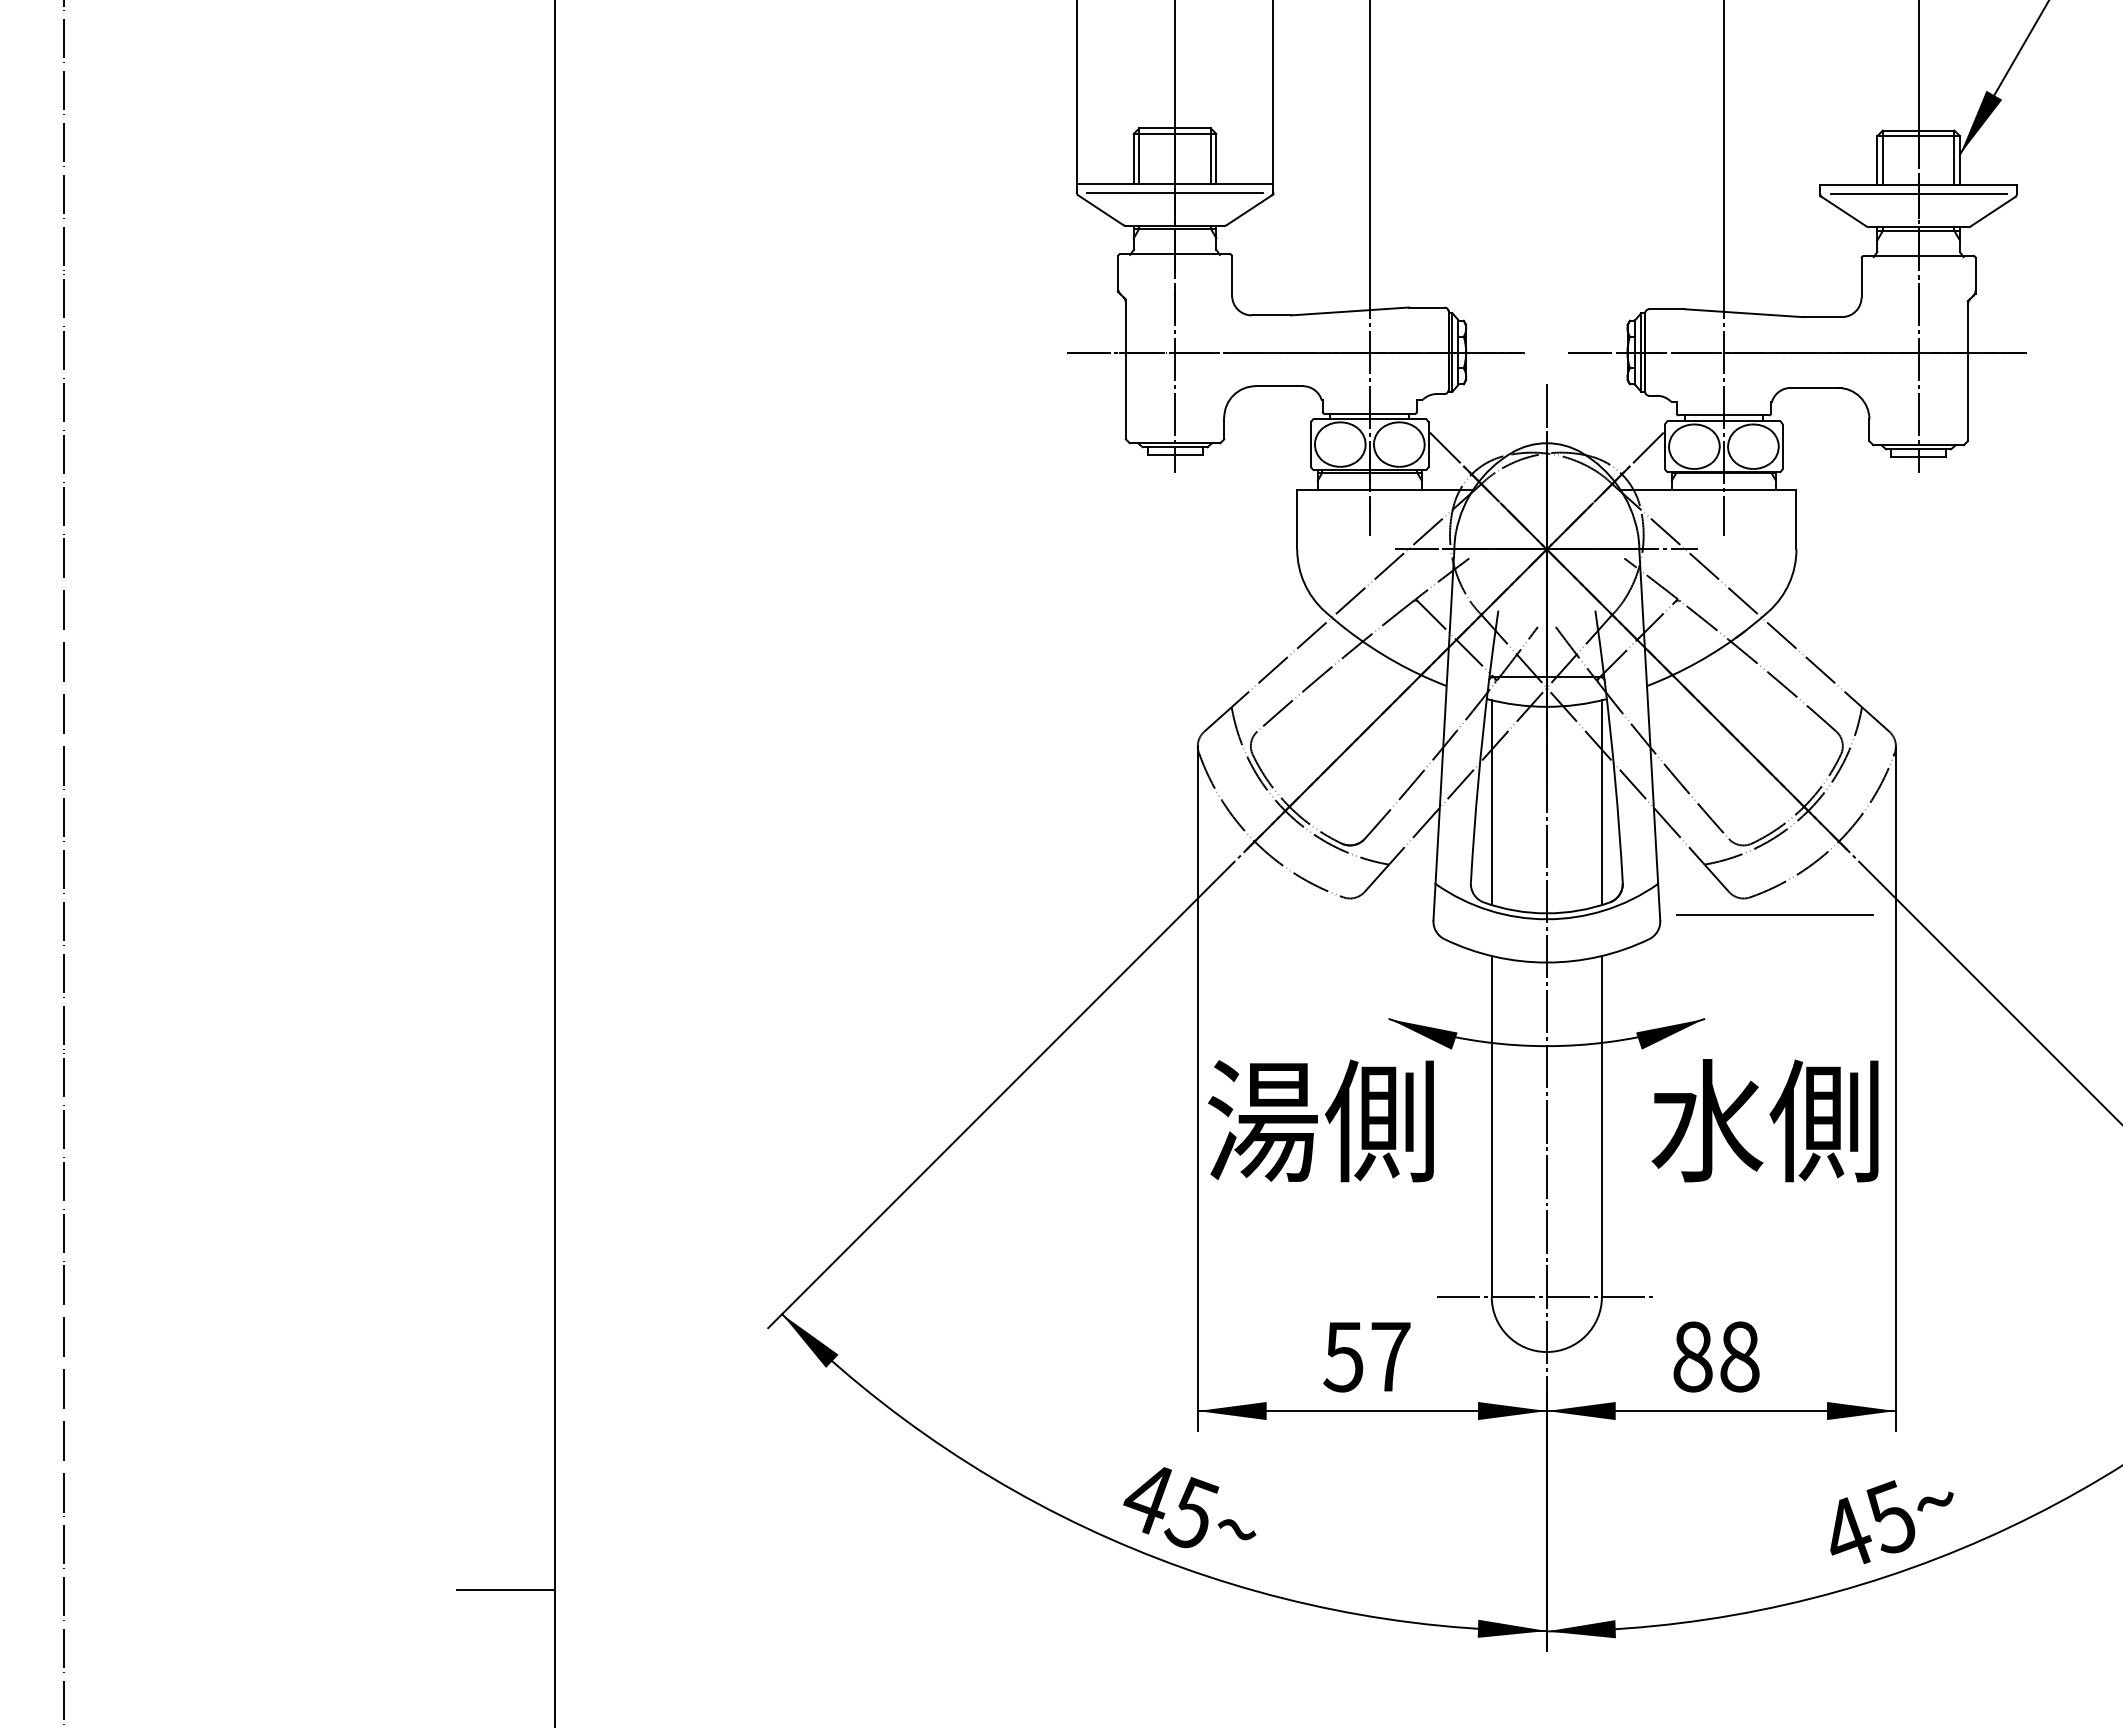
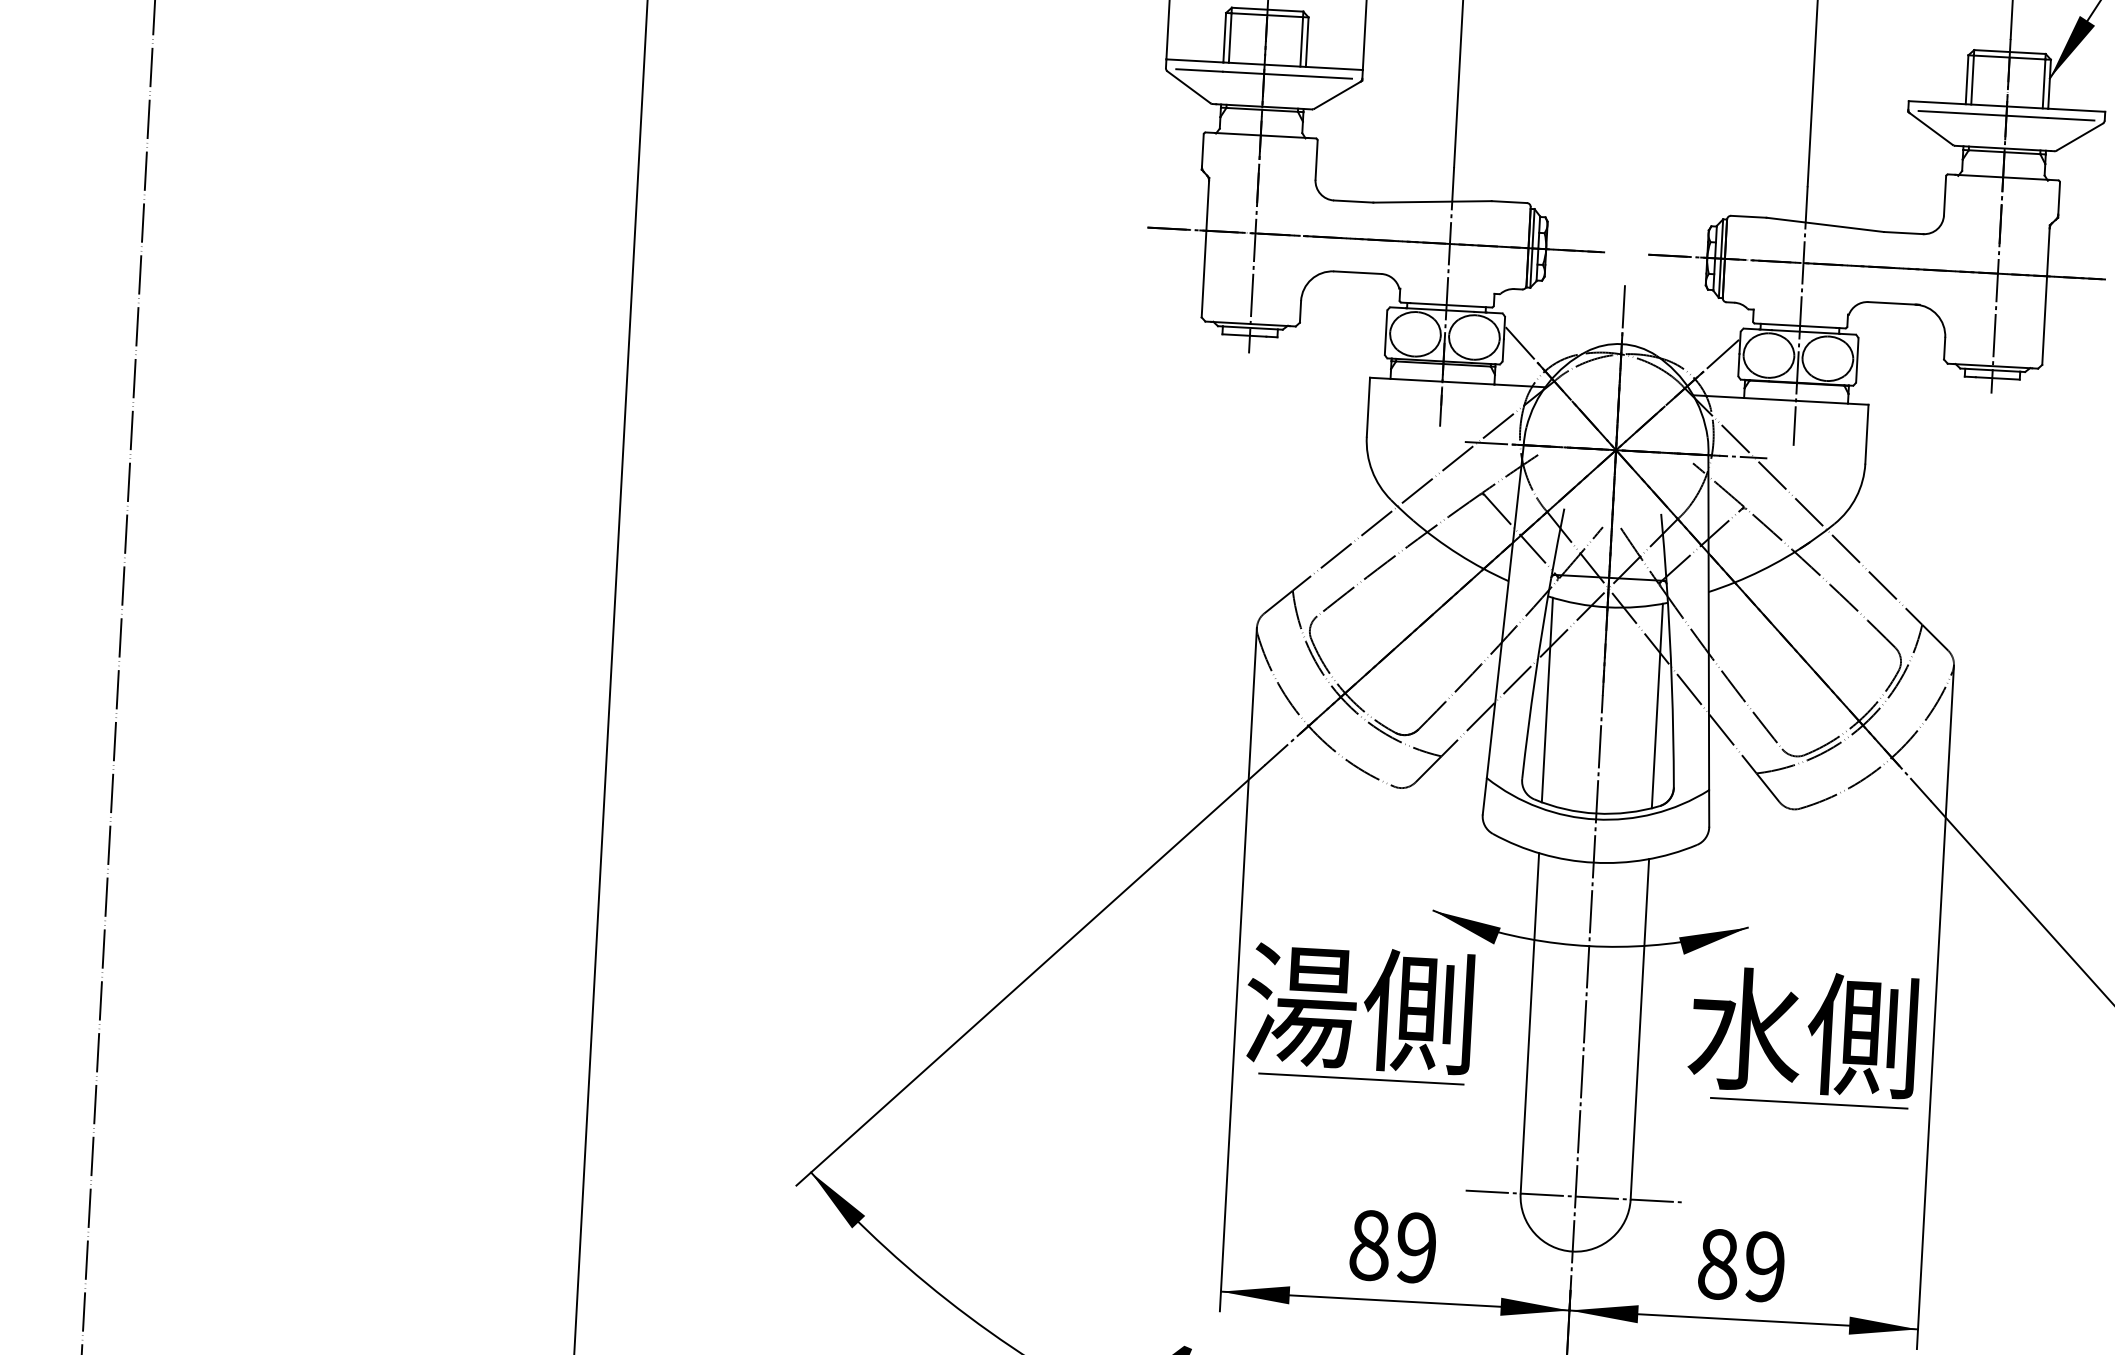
line: (1774, 914) -> (1808, 1102), moved
line: (1326, 1191) -> (1361, 1079), added
text: (1366, 1356) -> (1392, 1246), 57 -> 89
text: (1739, 1356) -> (1764, 1266), 88 -> 89

